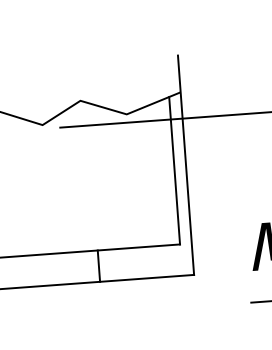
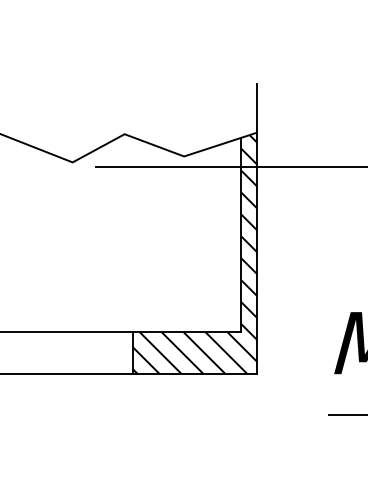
hatch: (140, 188) -> (194, 254), added

